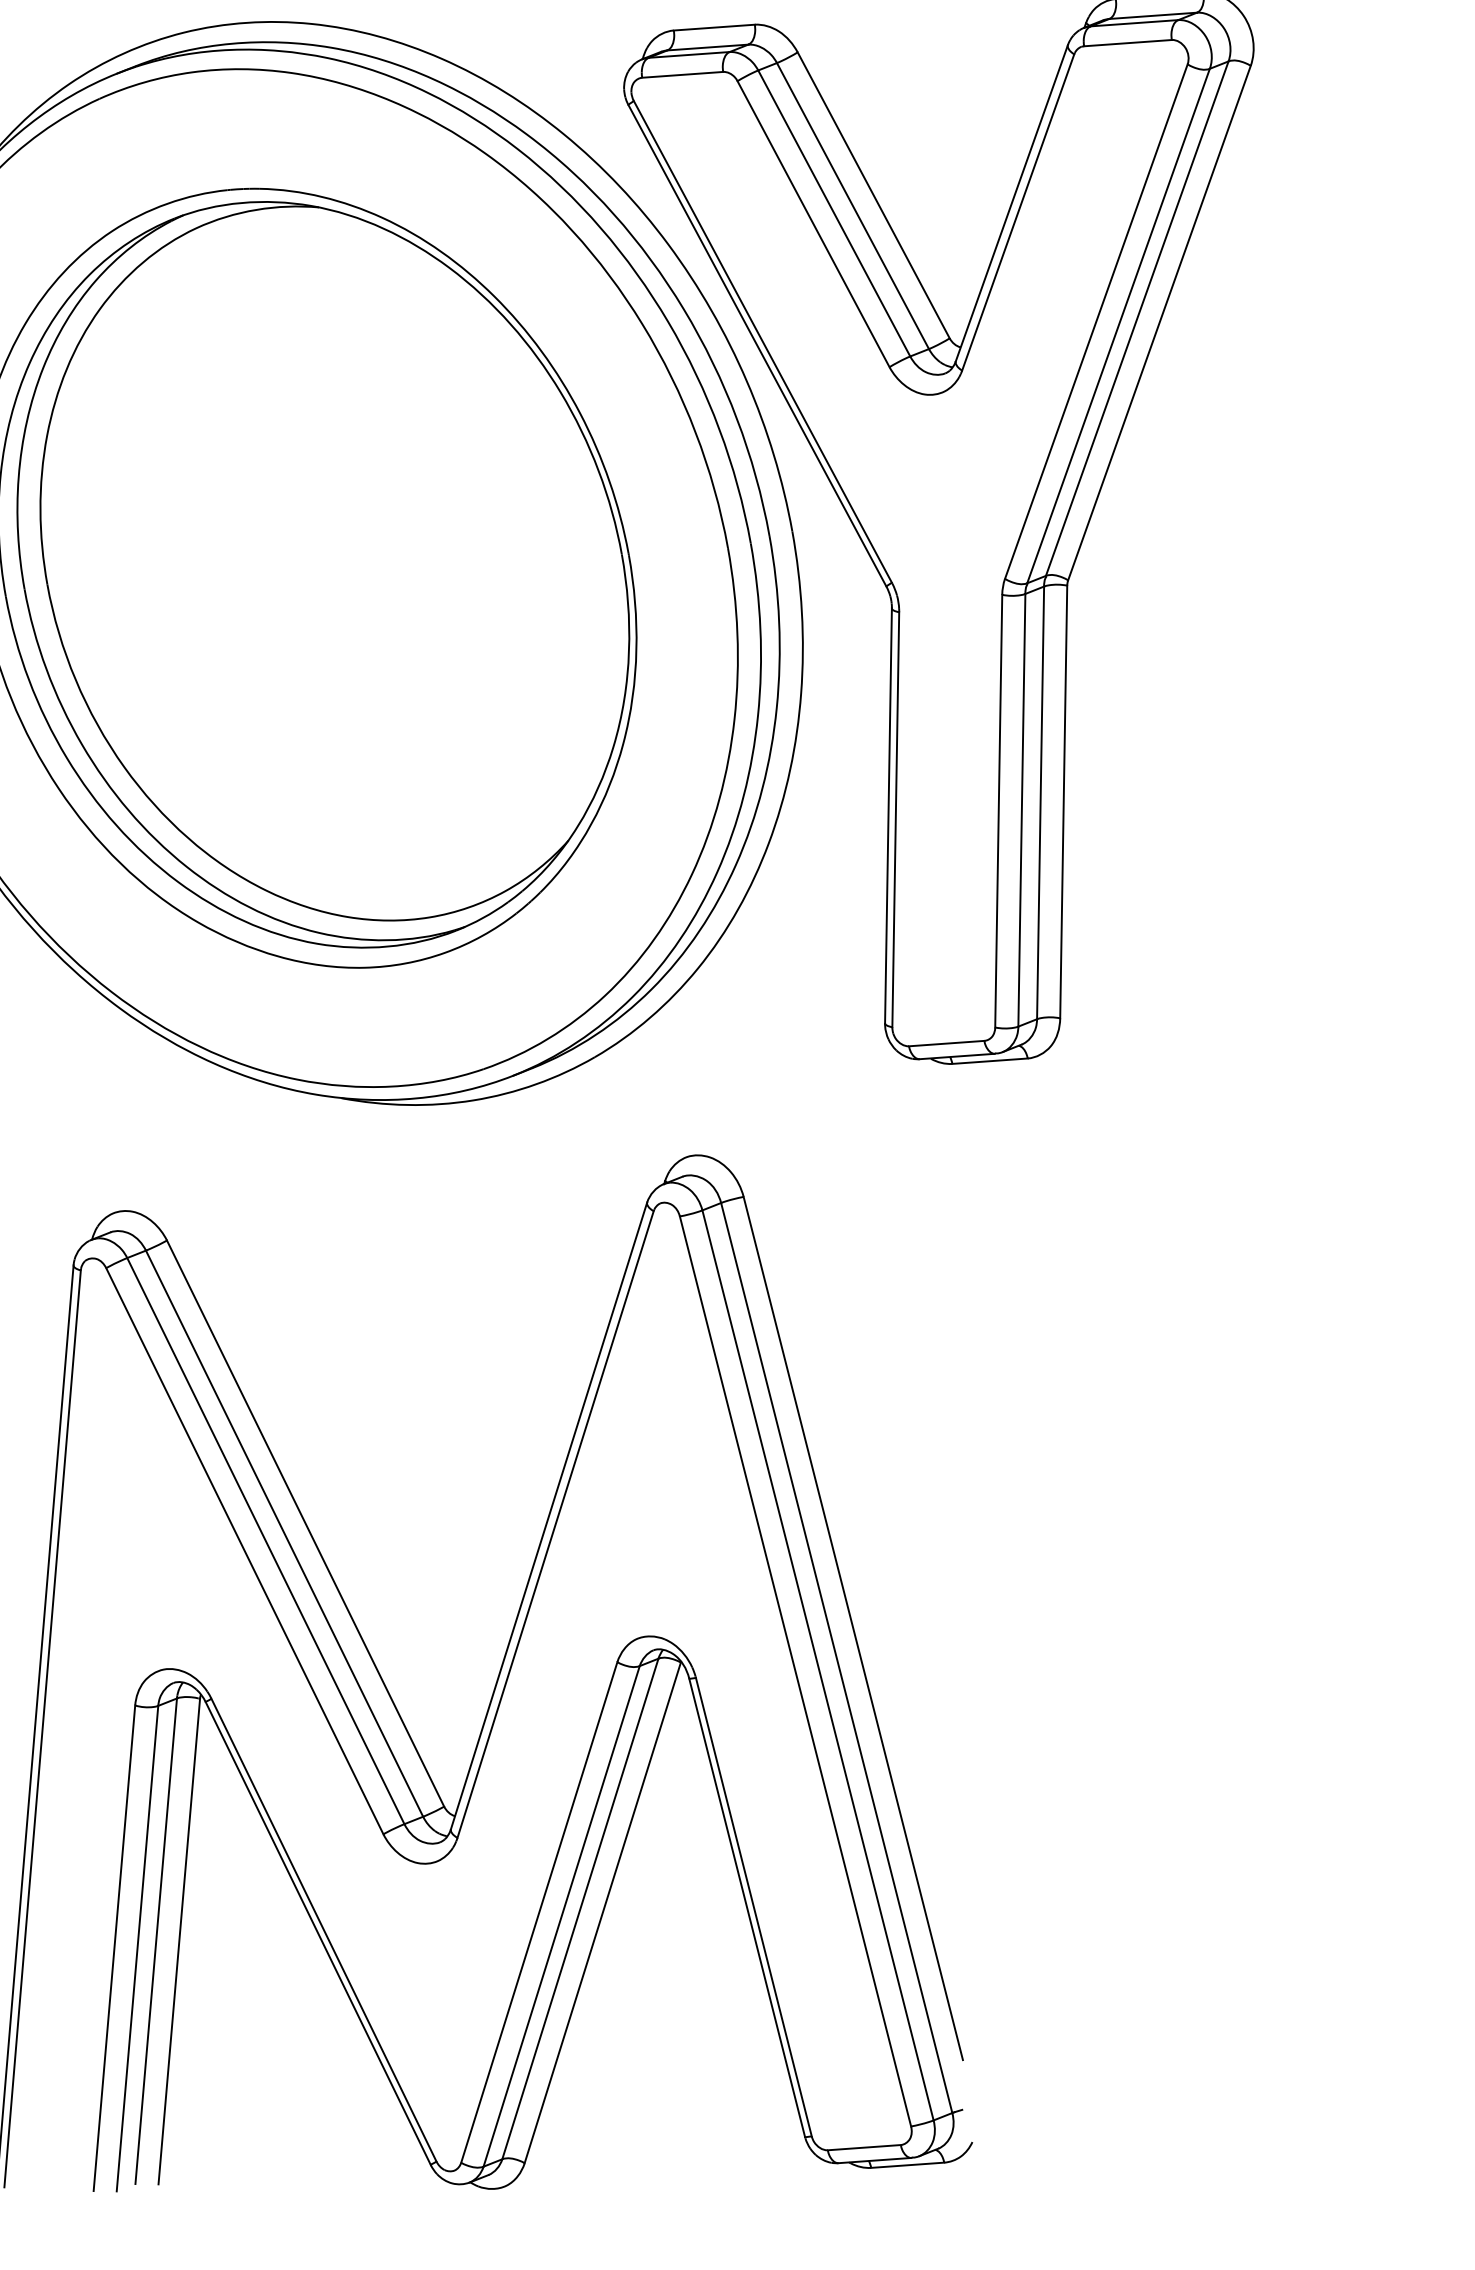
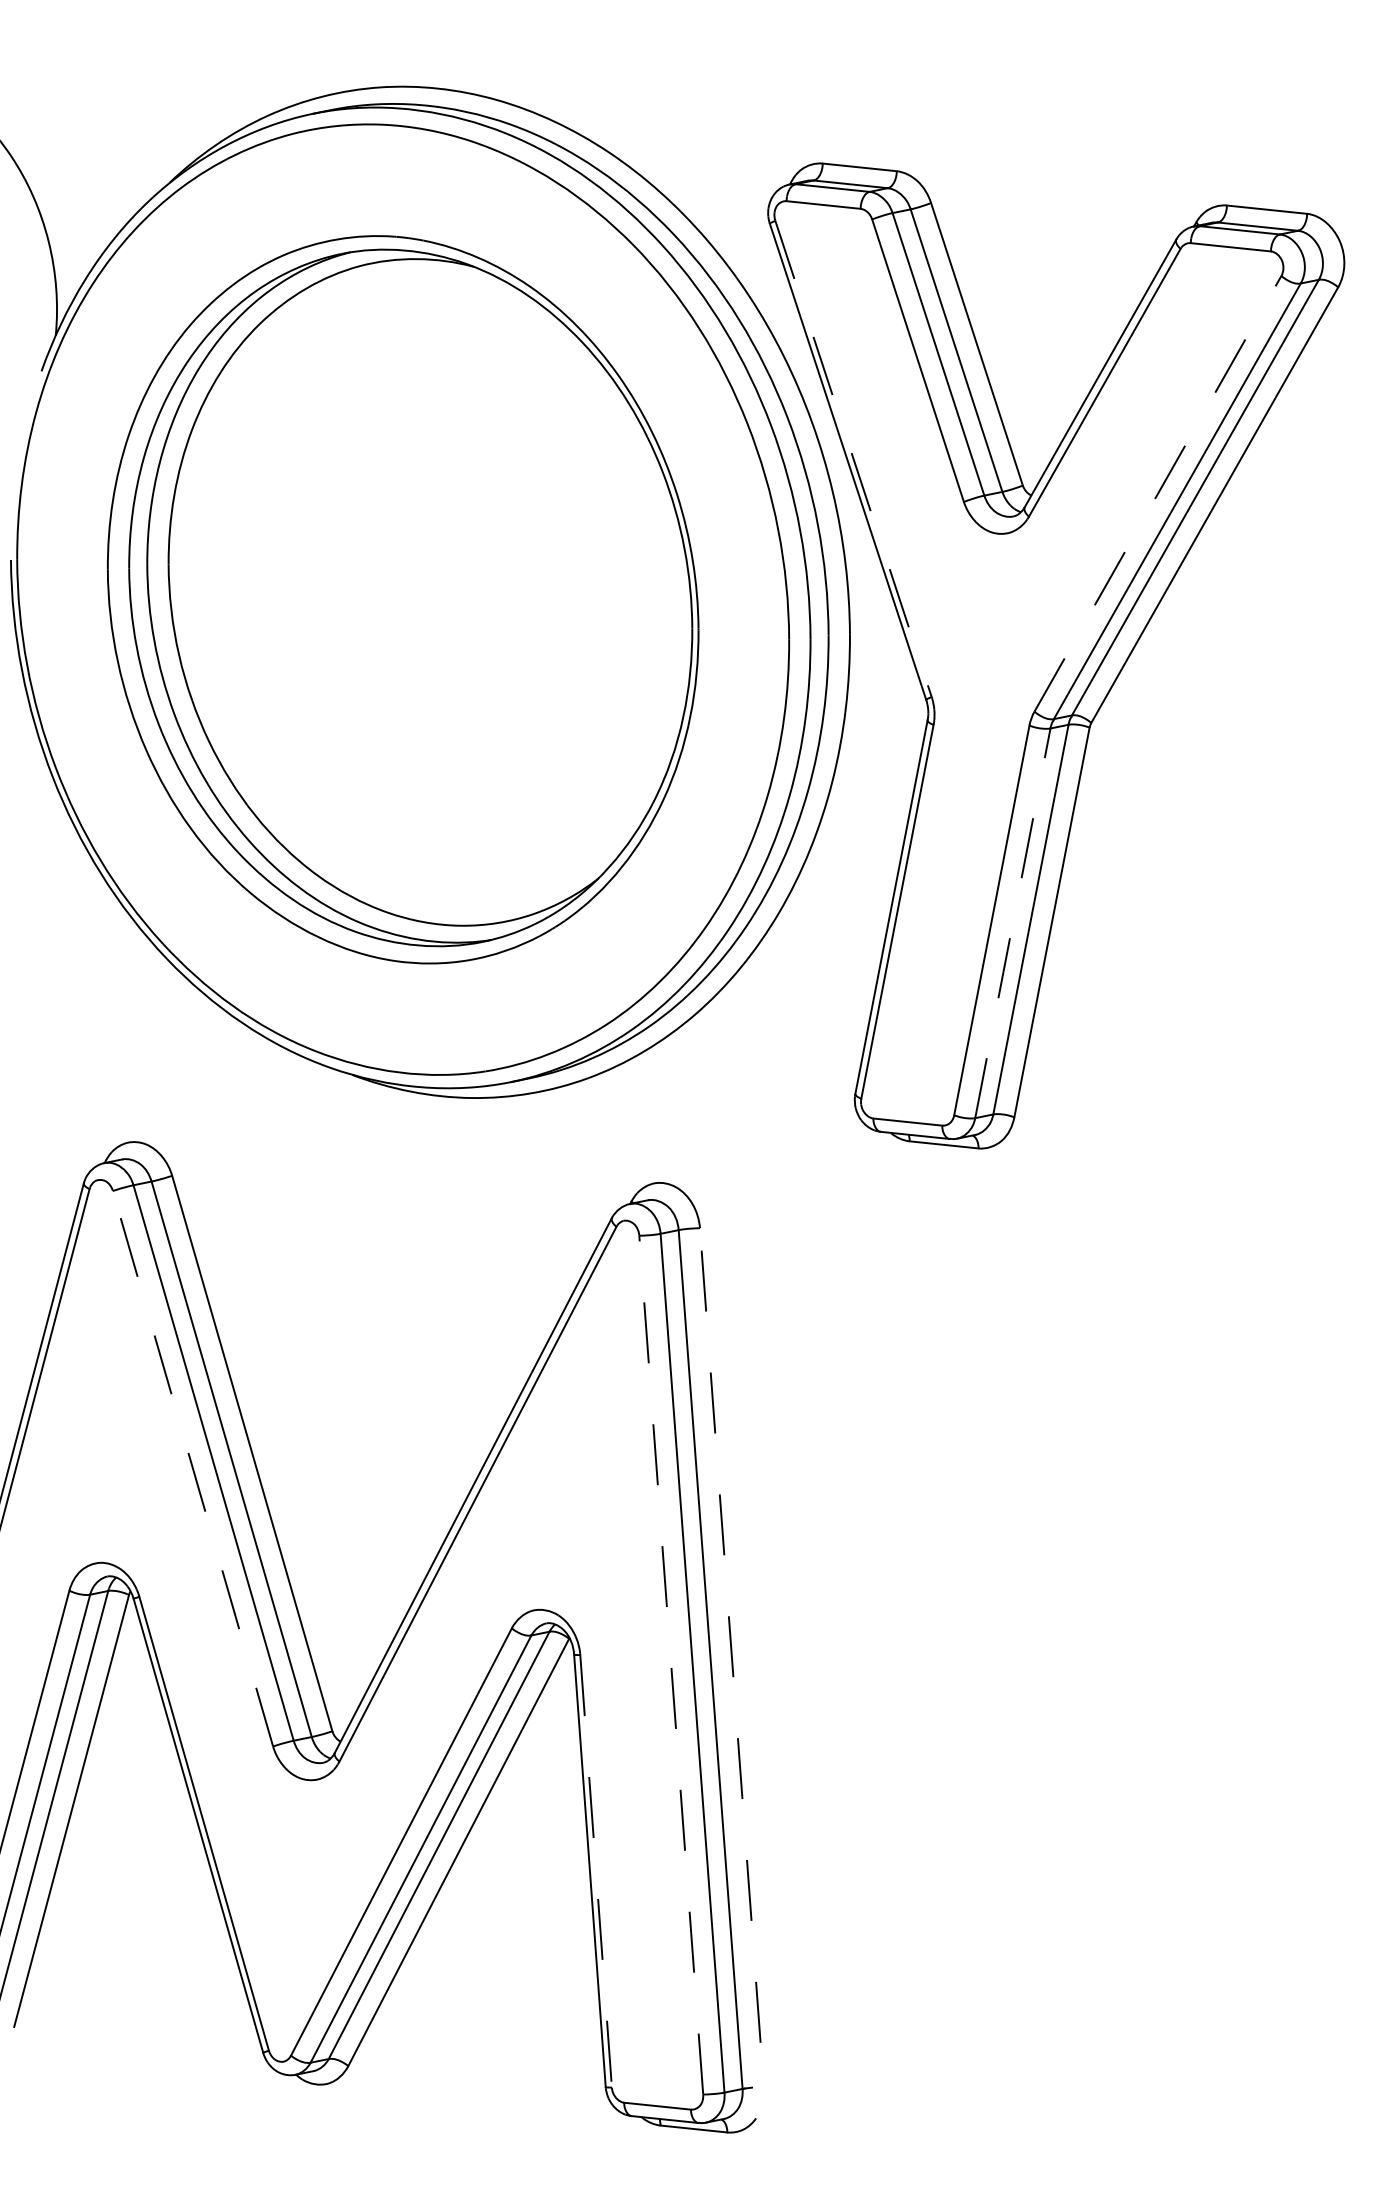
line: (1096, 321) -> (1158, 493), solid -> dashed
line: (762, 341) -> (853, 458), solid -> dashed
line: (1021, 809) -> (1012, 922), solid -> dashed
line: (244, 1550) -> (192, 1468), solid -> dashed
line: (853, 1628) -> (730, 1635), solid -> dashed
line: (795, 1671) -> (671, 1665), solid -> dashed
line: (754, 1907) -> (596, 1871), solid -> dashed

